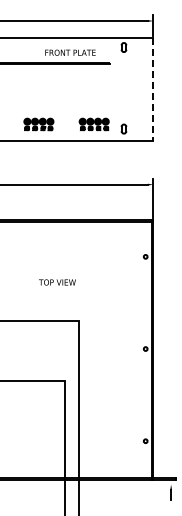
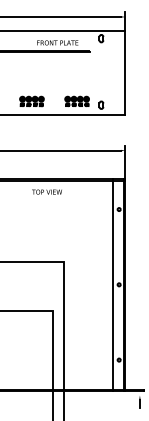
line: (153, 90) -> (125, 73), dashed -> solid
text: (57, 282) -> (47, 192), moved
line: (138, 349) -> (113, 285), added

